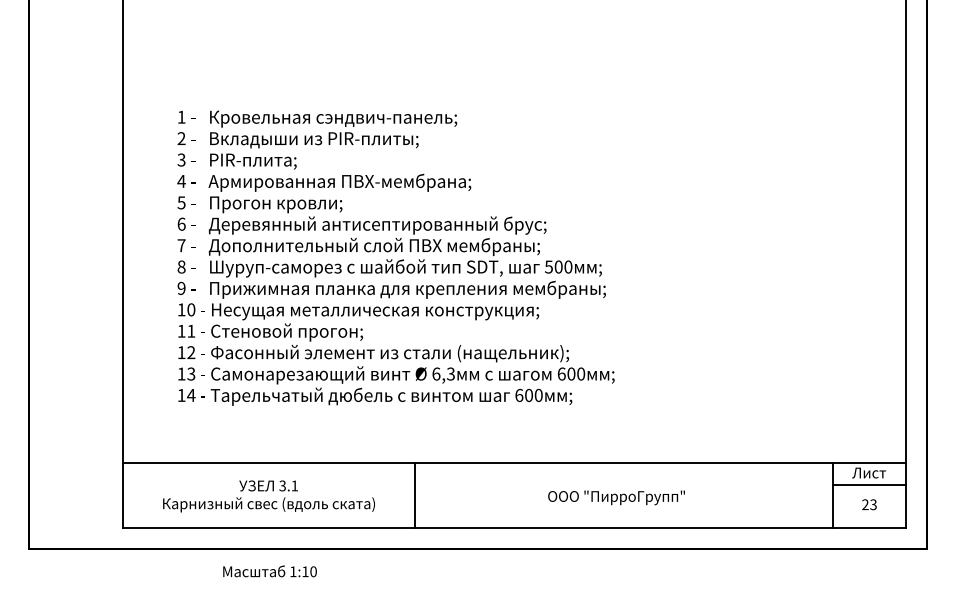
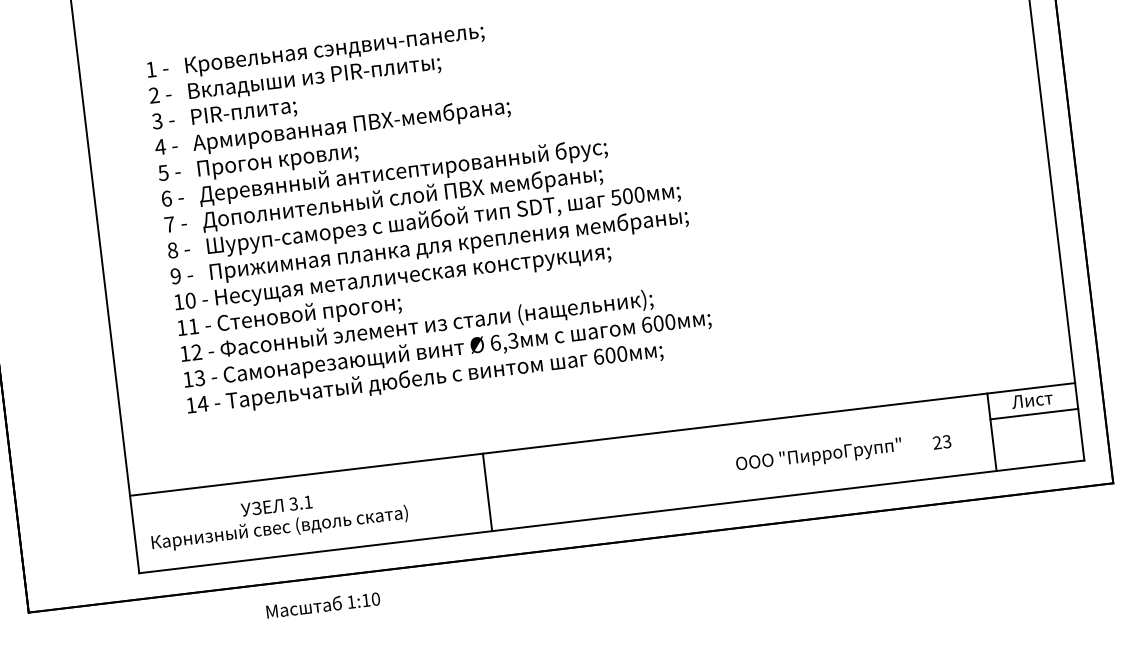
text: (268, 496) -> (278, 518), moved
text: (616, 497) -> (818, 455), moved
text: (869, 504) -> (942, 442), moved

